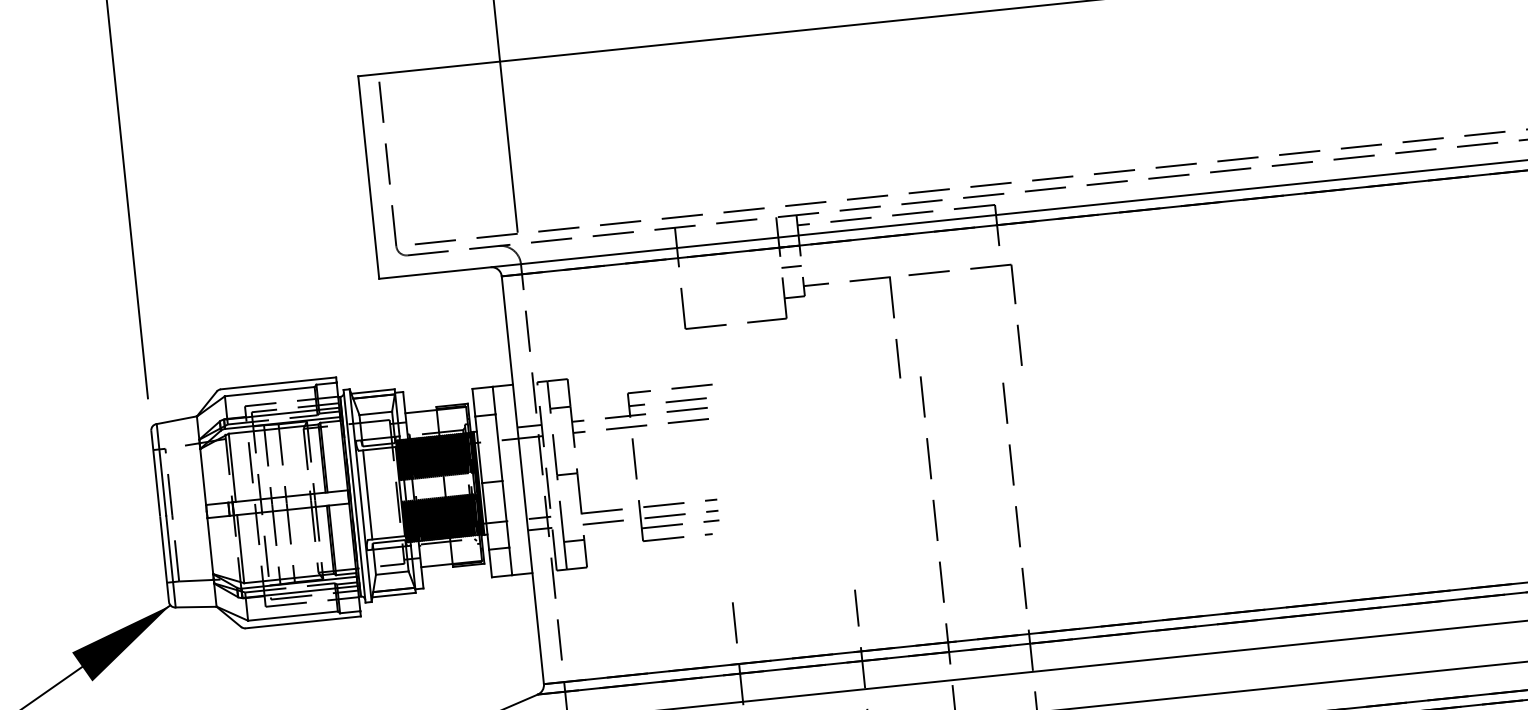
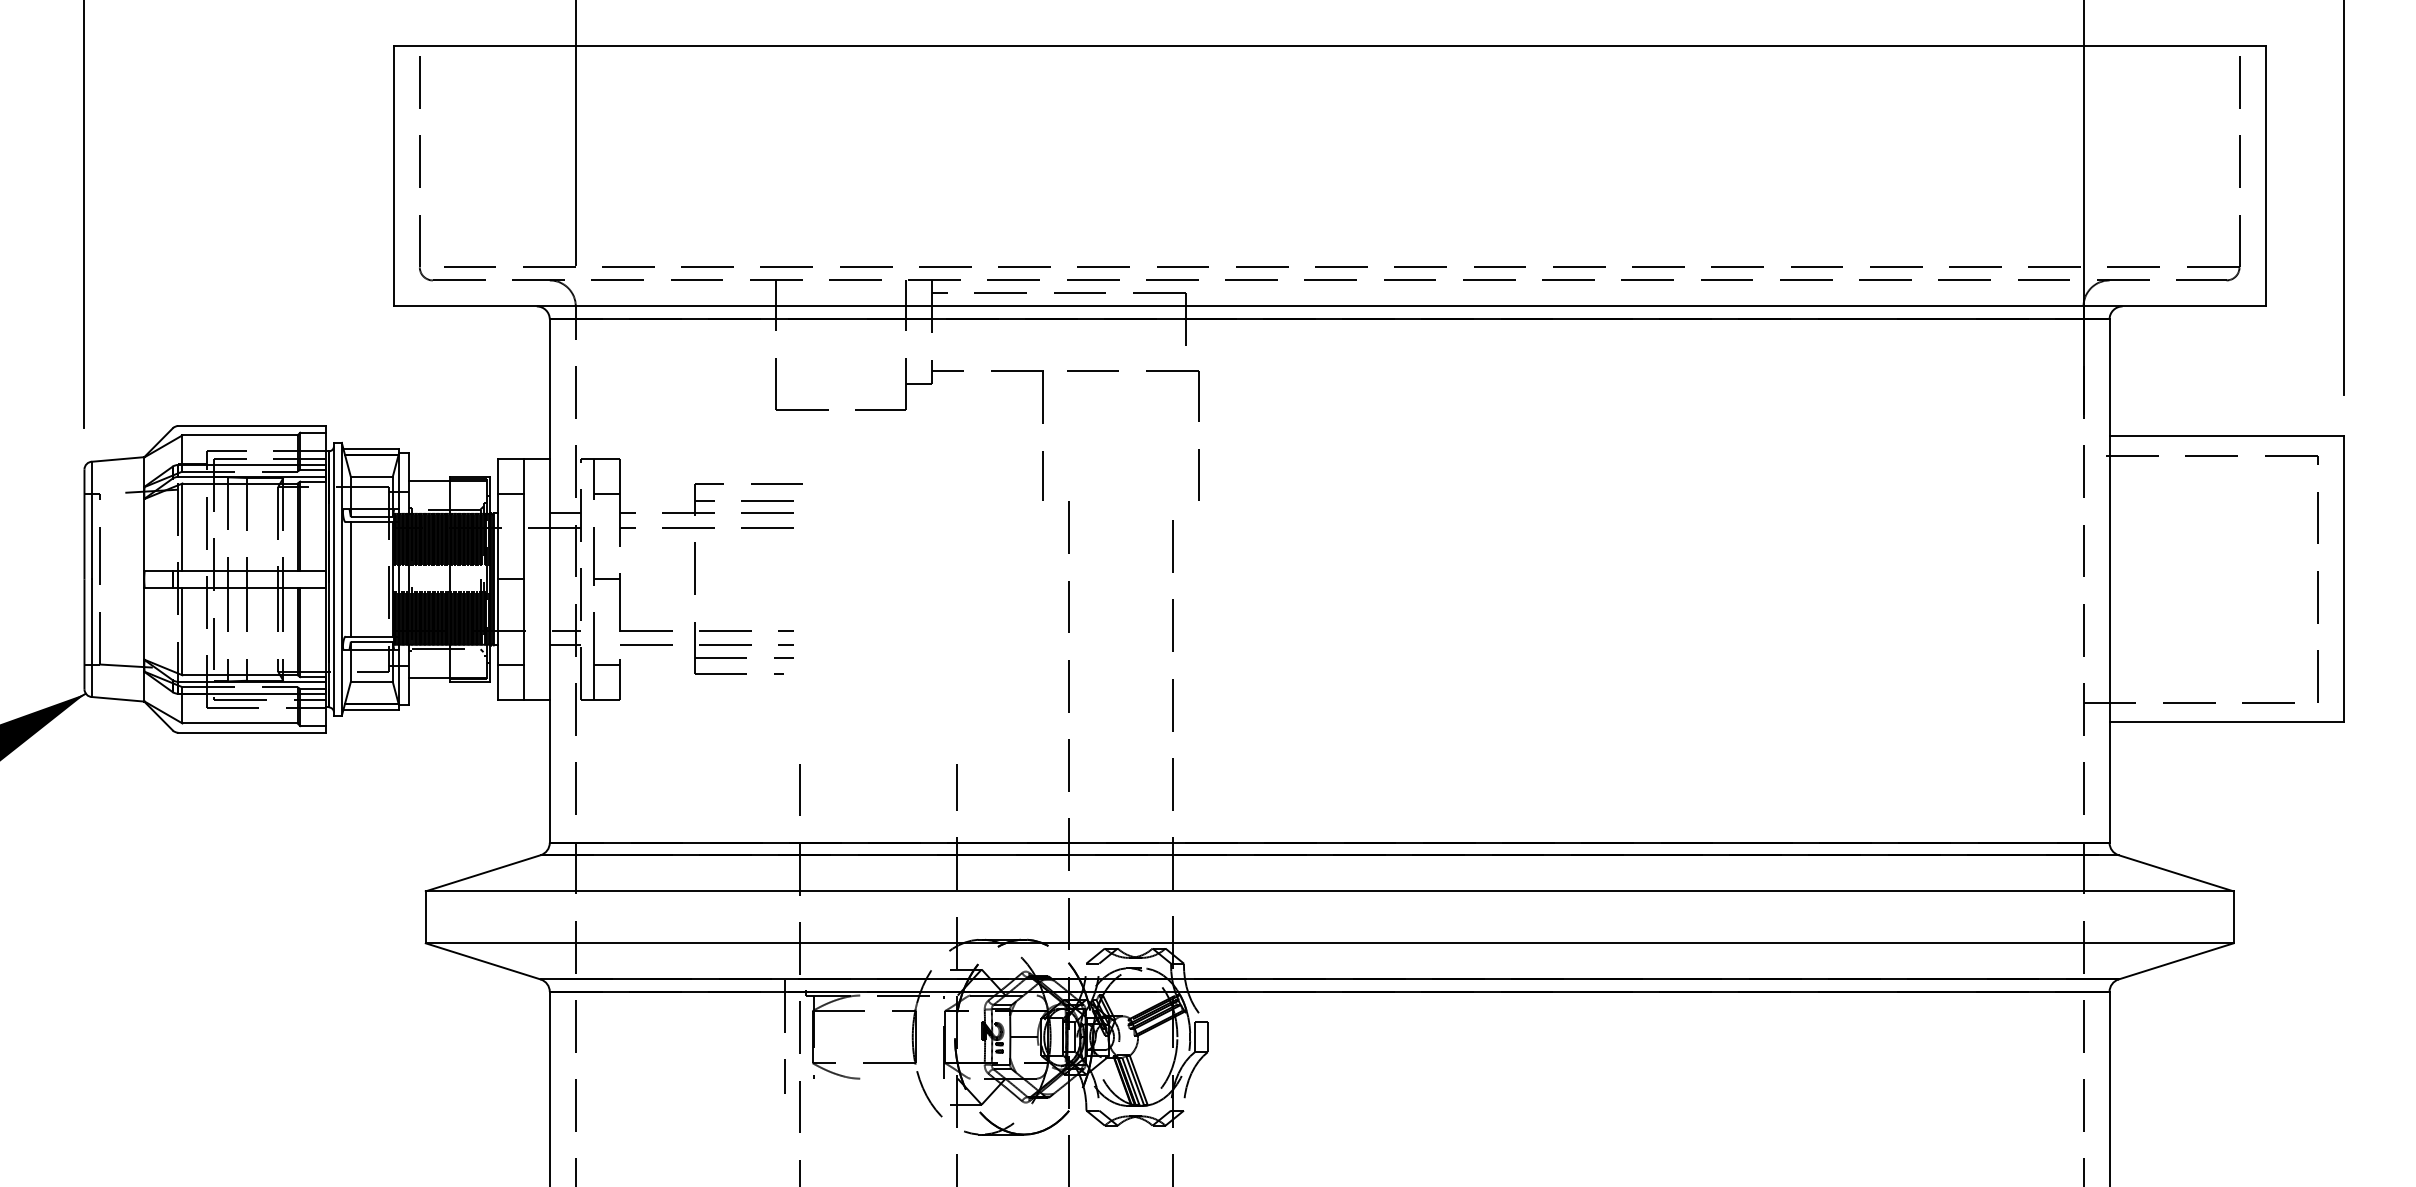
line: (791, 266) -> (919, 345), removed

